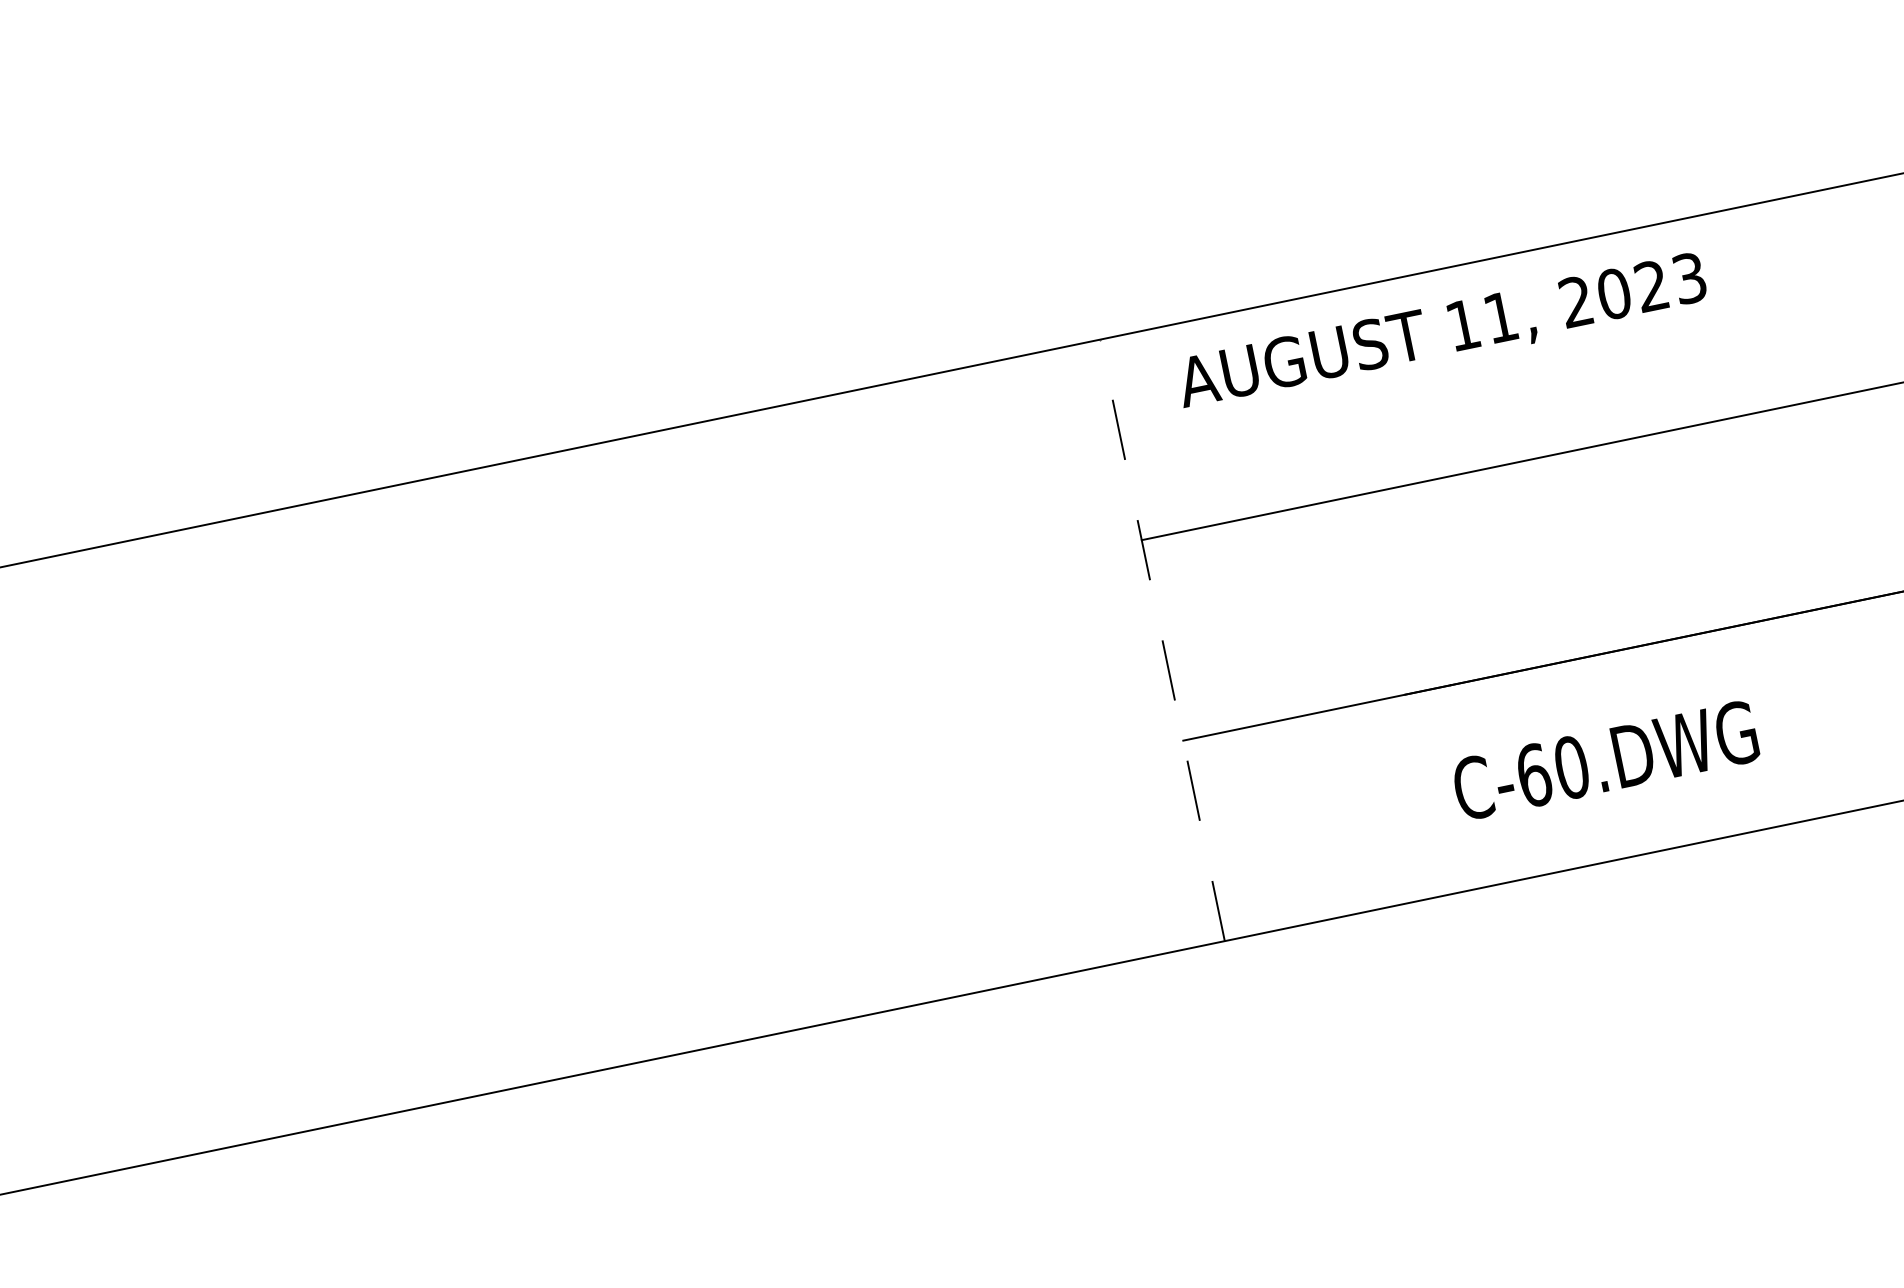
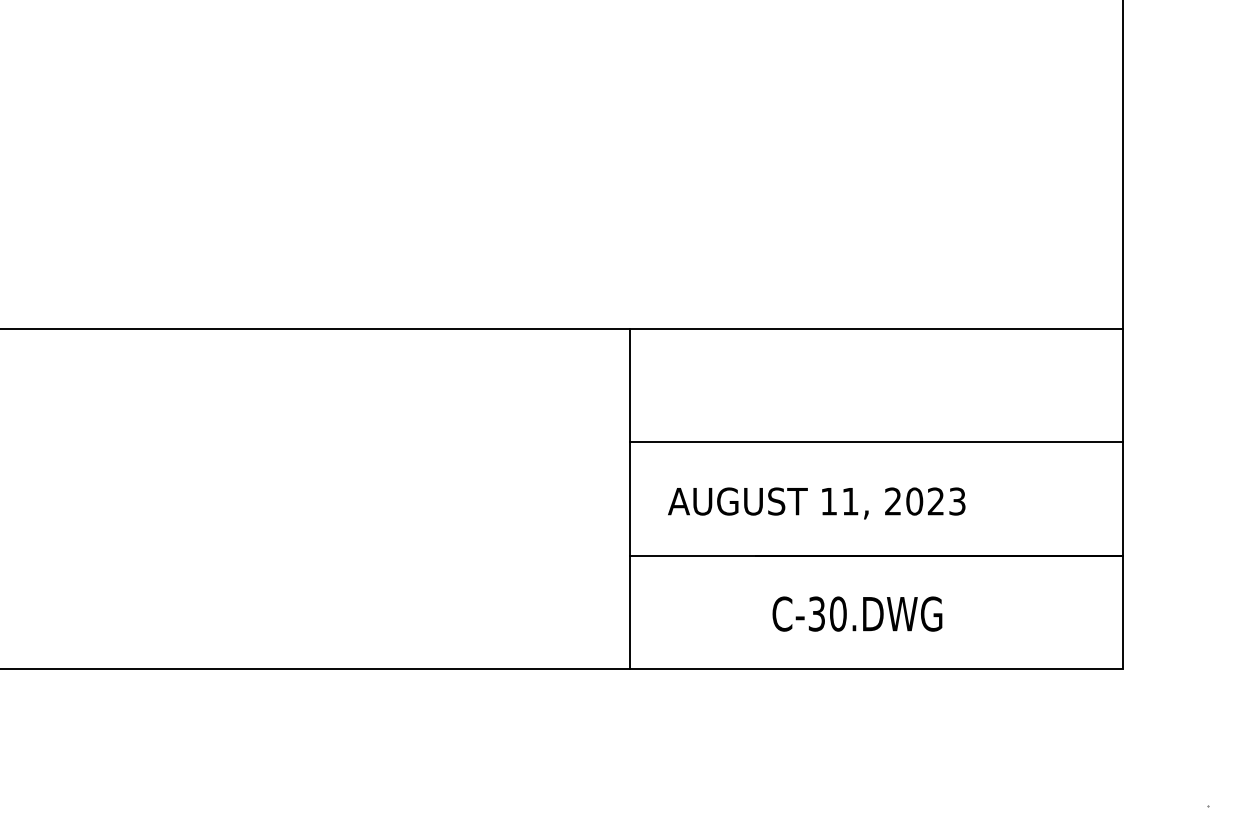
text: (1441, 333) -> (816, 503), moved
line: (1162, 639) -> (630, 498), dashed -> solid
text: (1533, 774) -> (816, 613), C-60.DWG -> C-30.DWG

